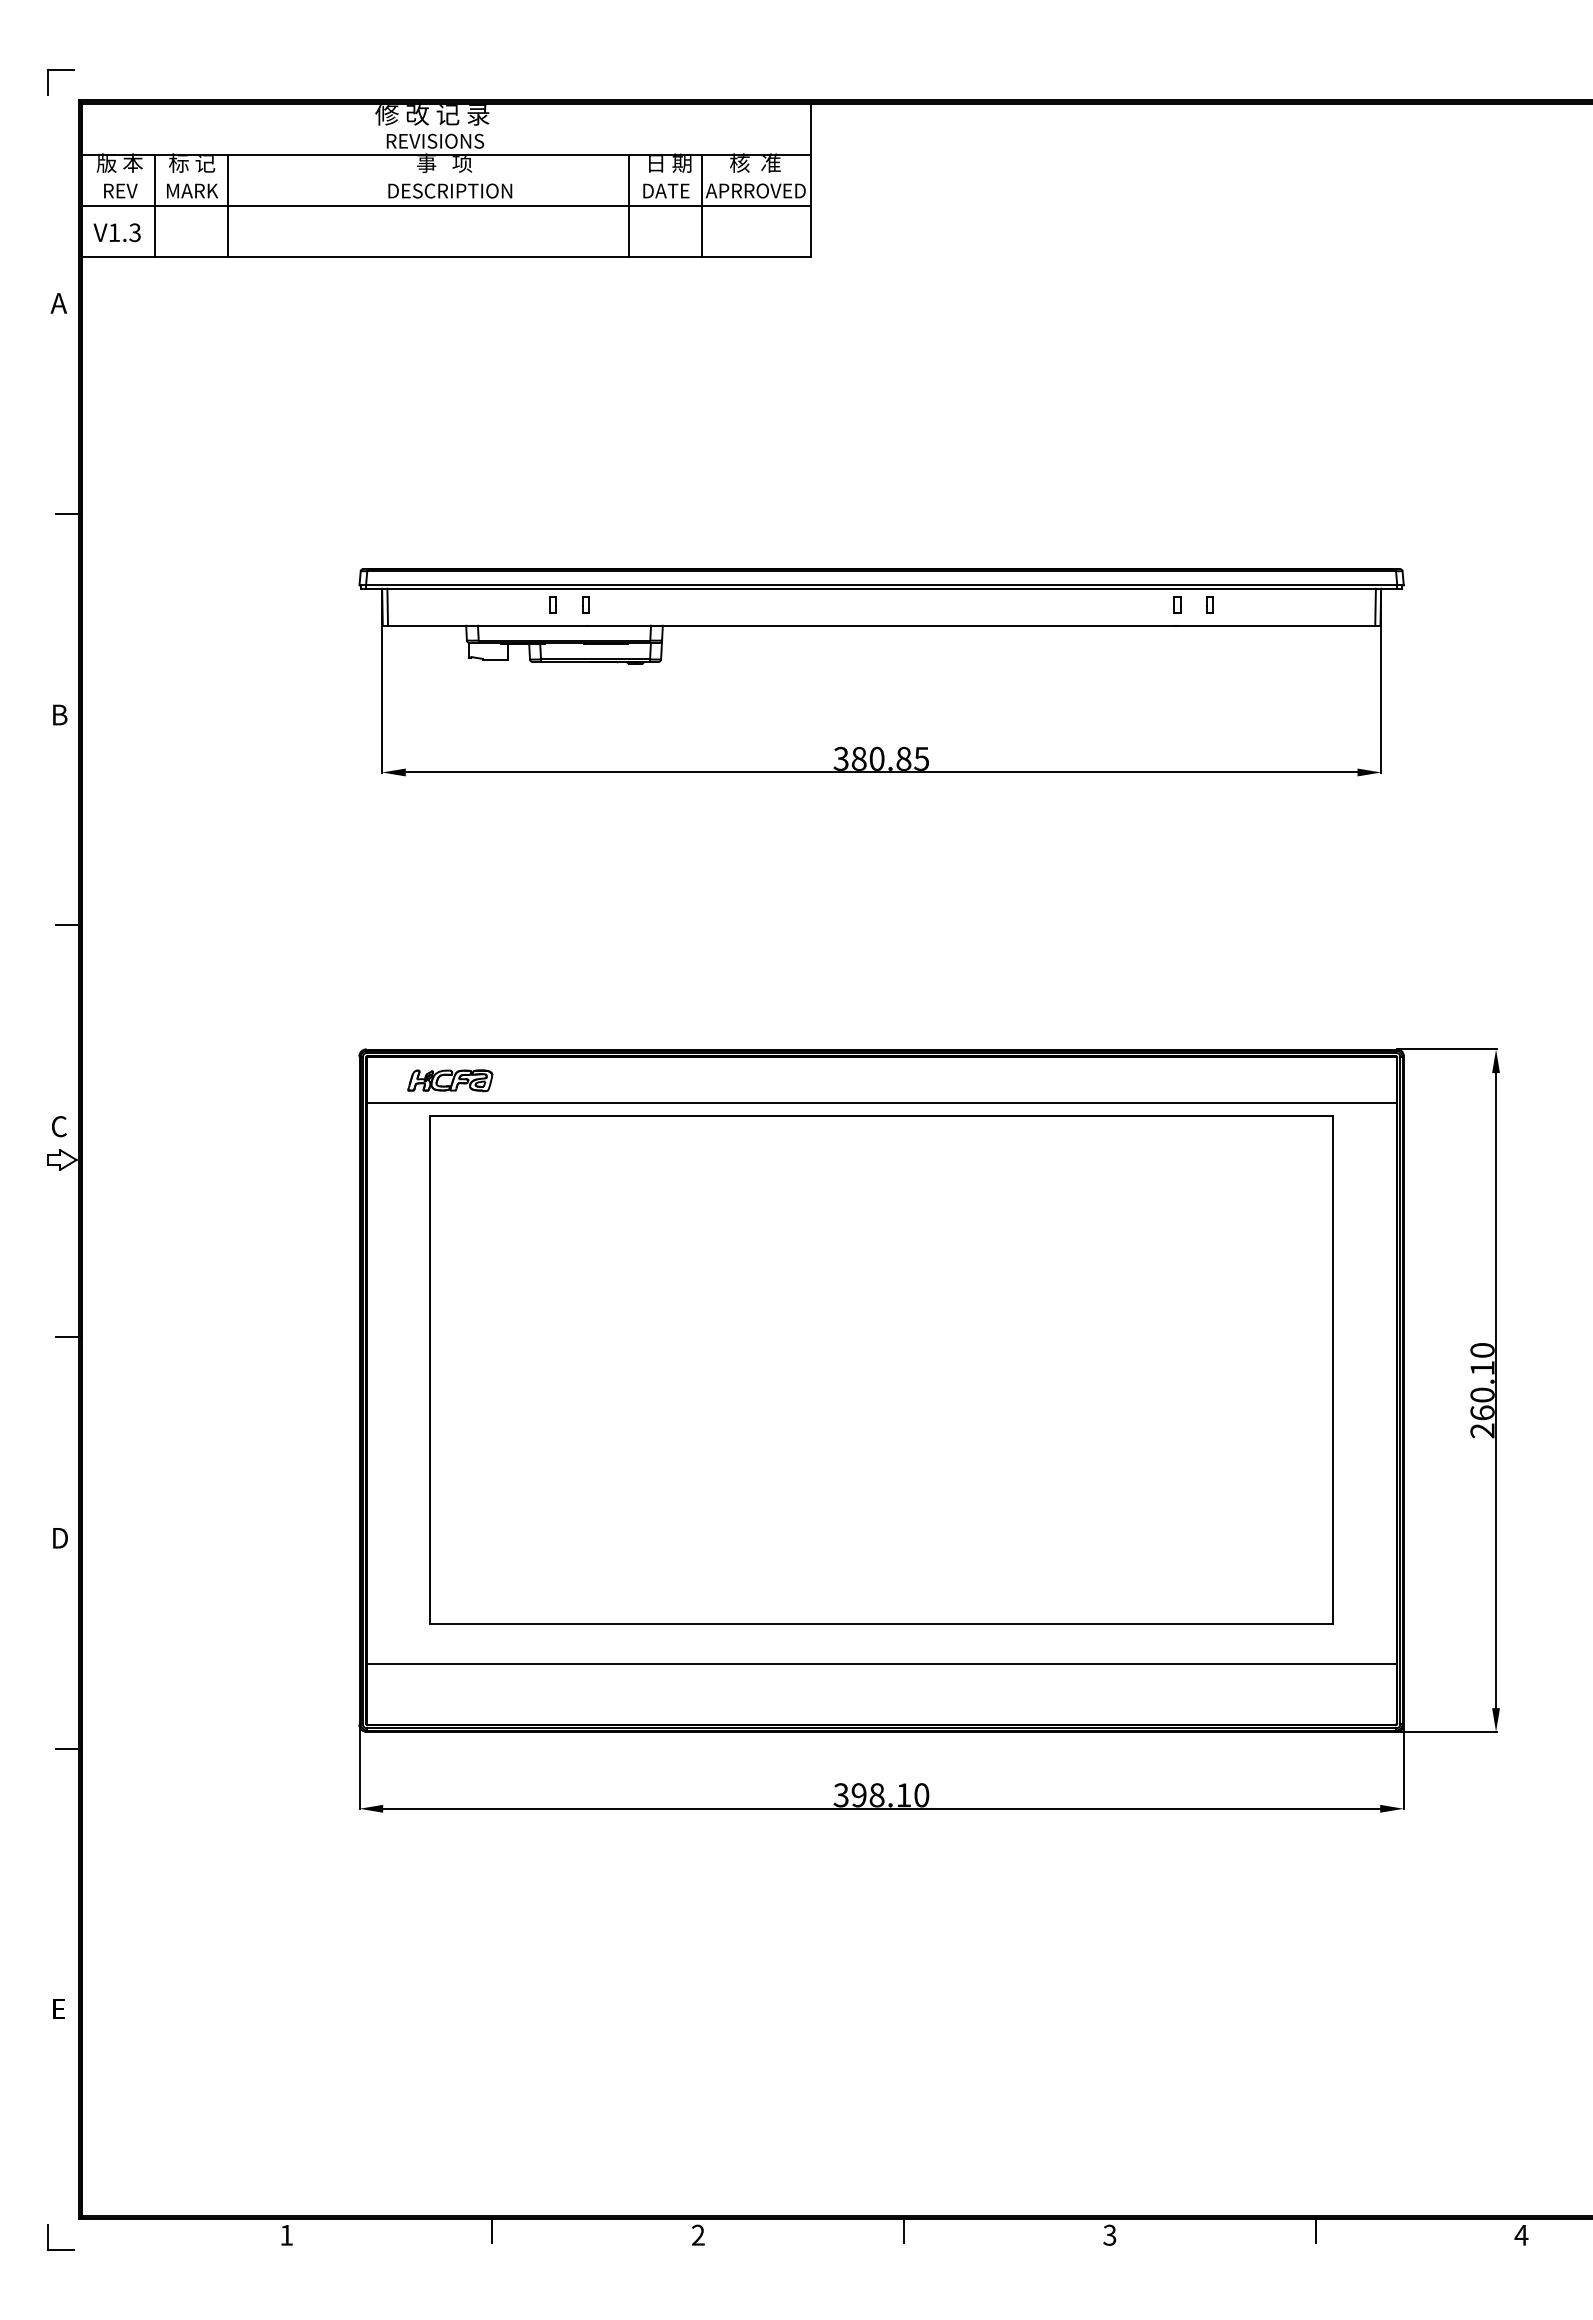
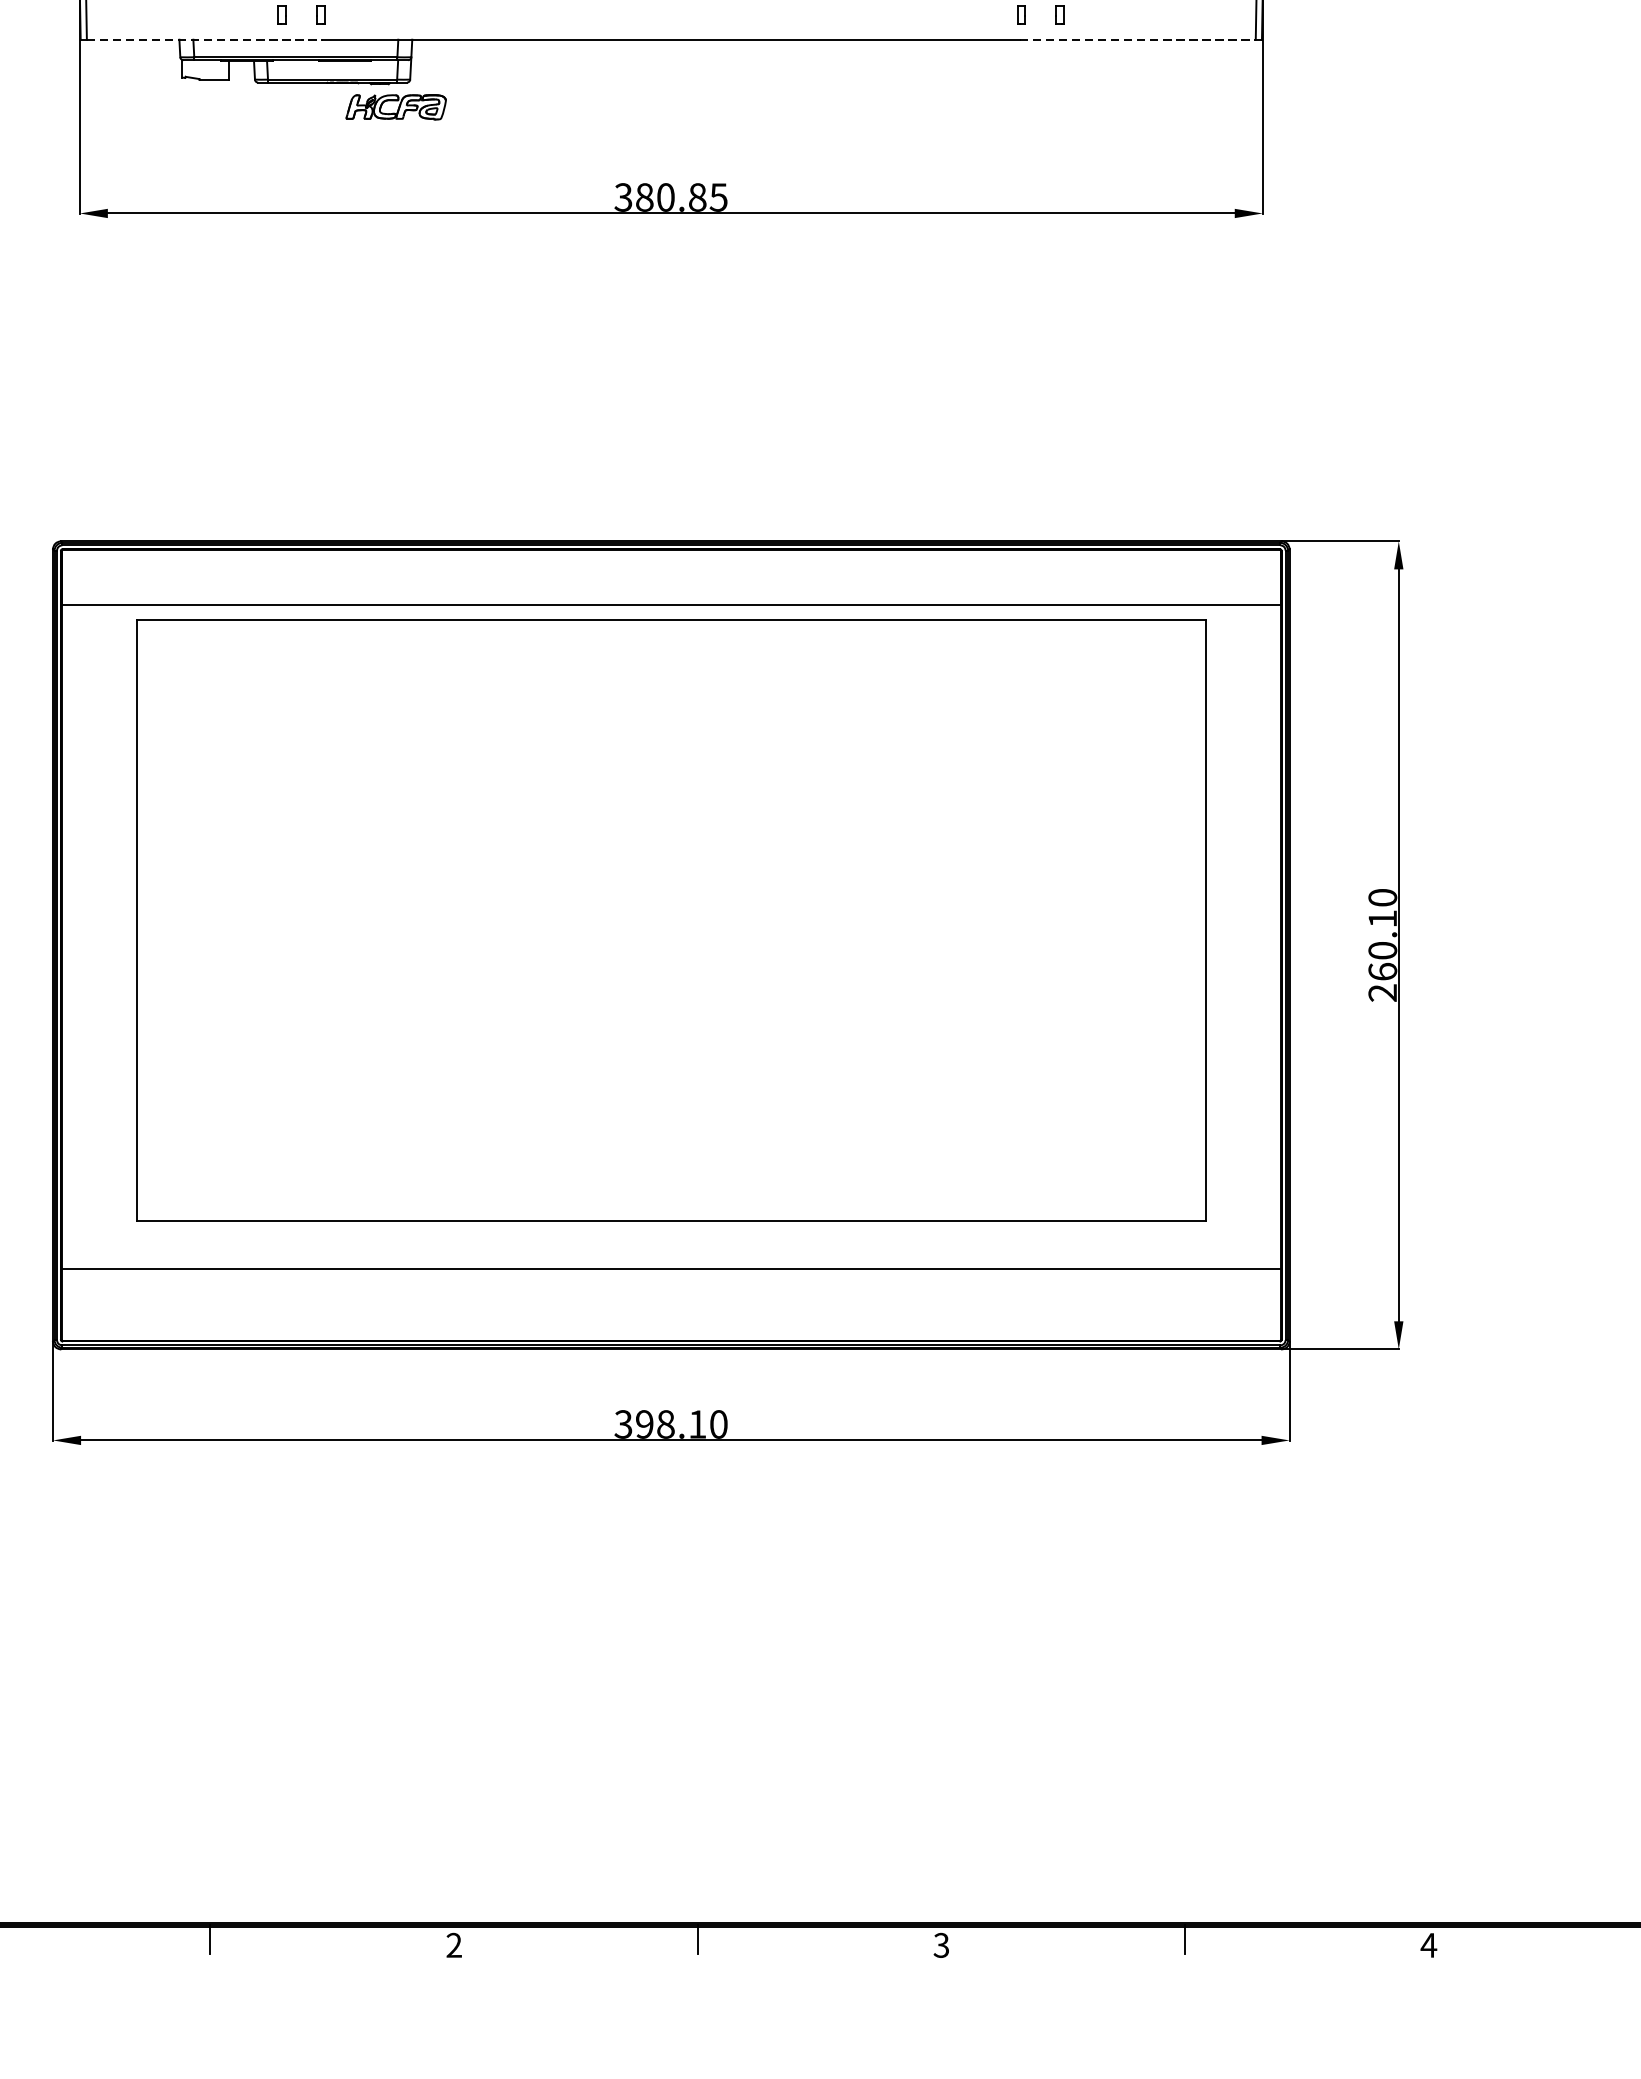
line: (487, 625) -> (204, 39), solid -> dashed
line: (1275, 625) -> (1137, 39), solid -> dashed
part: (450, 1080) -> (396, 106), moved

